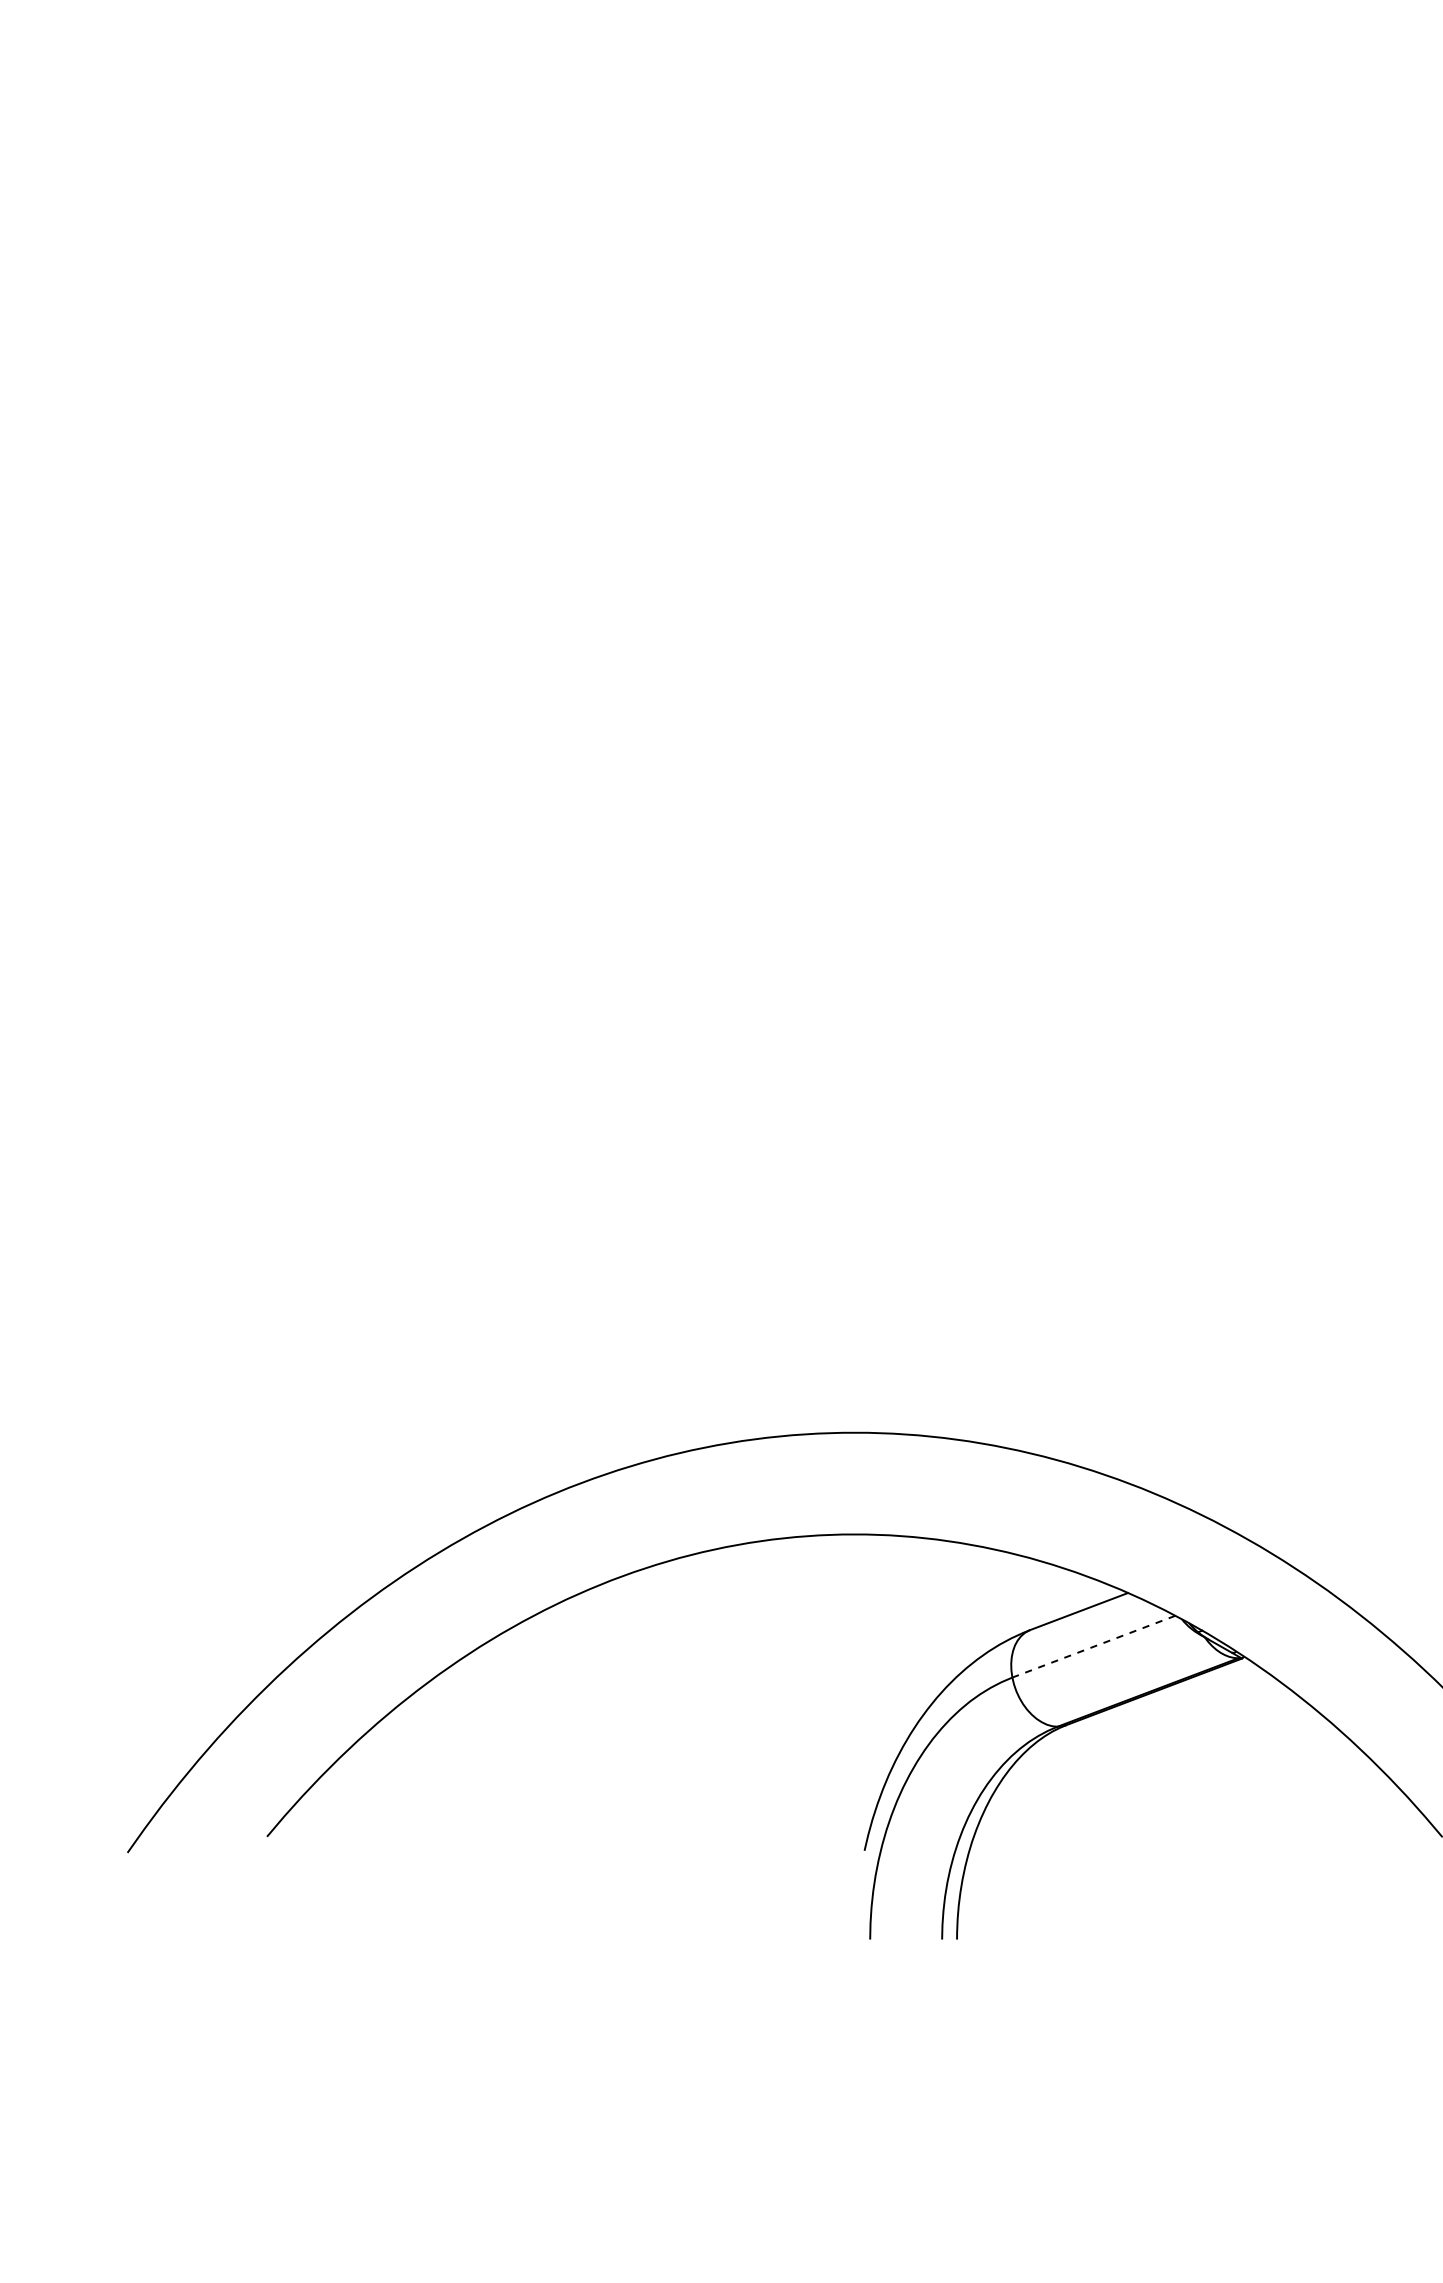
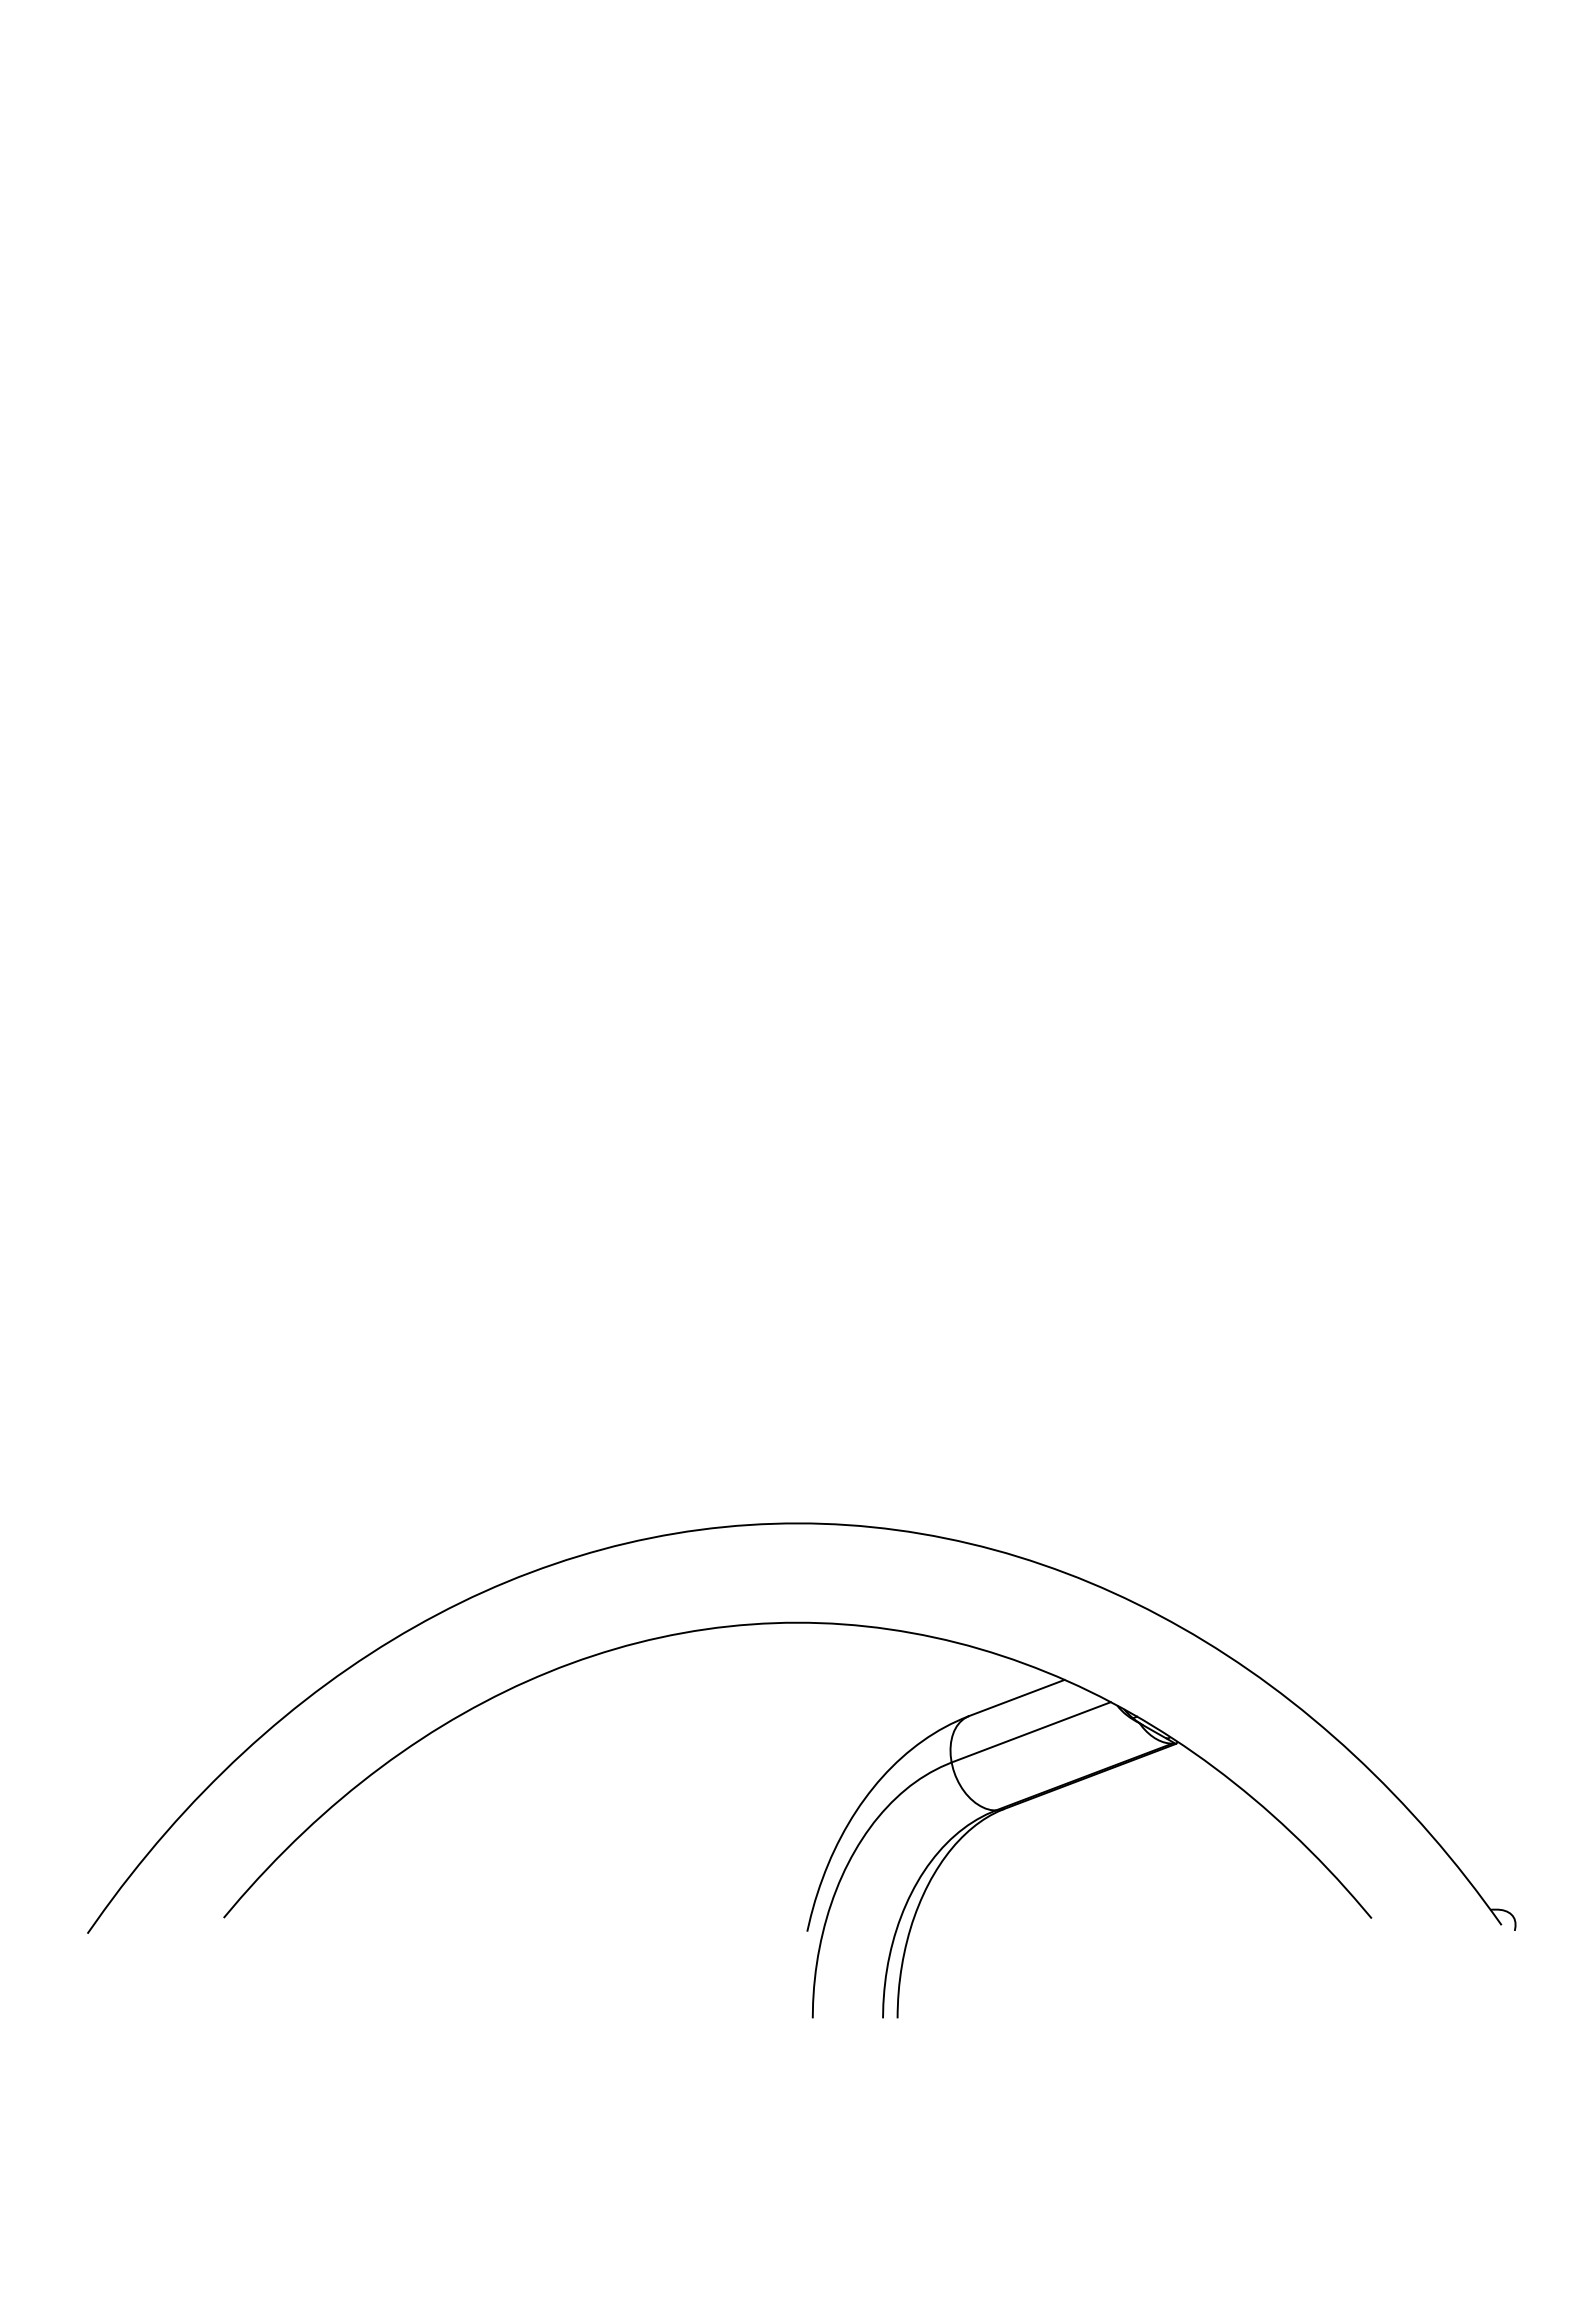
line: (1093, 1646) -> (1030, 1732), dashed -> solid

